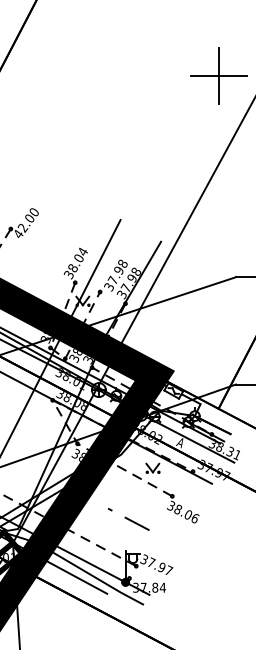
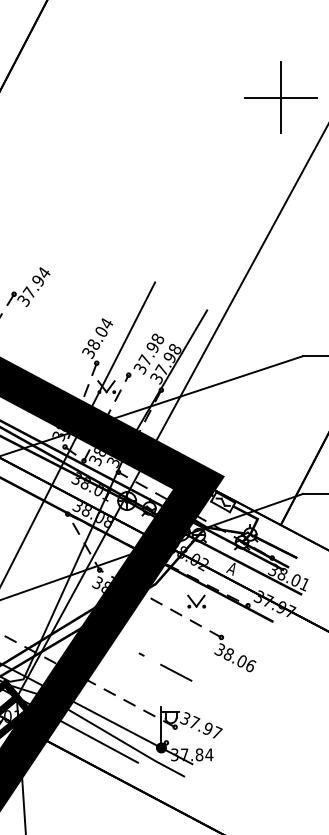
text: (25, 223) -> (33, 287), 42.00 -> 37.94
text: (230, 451) -> (295, 579), 38.31 -> 38.01

